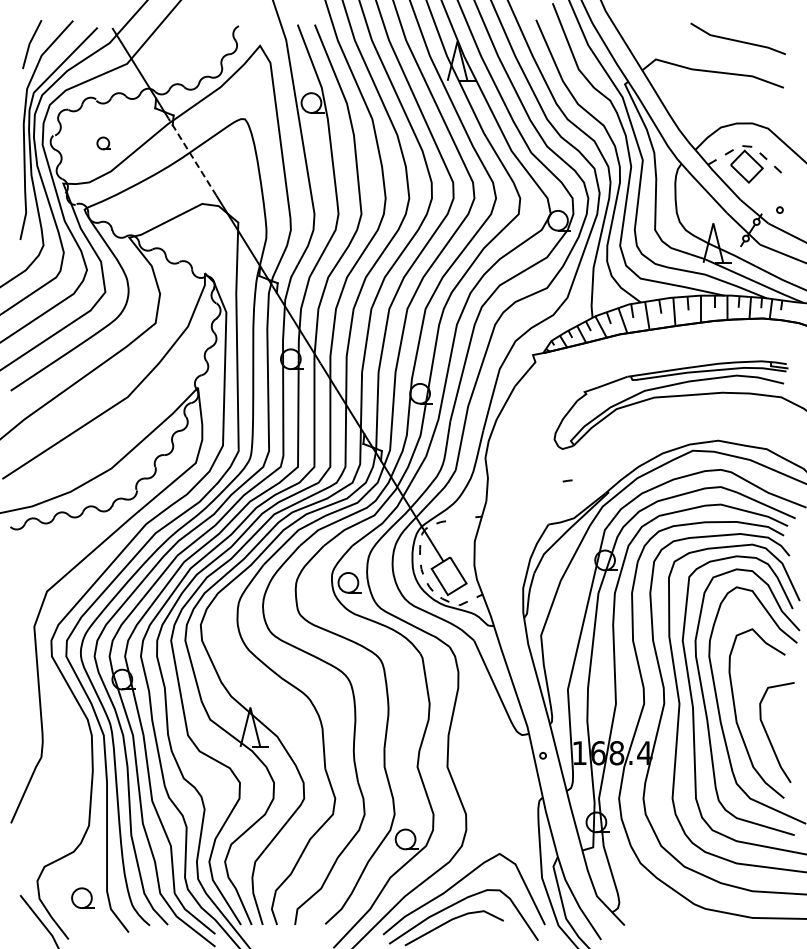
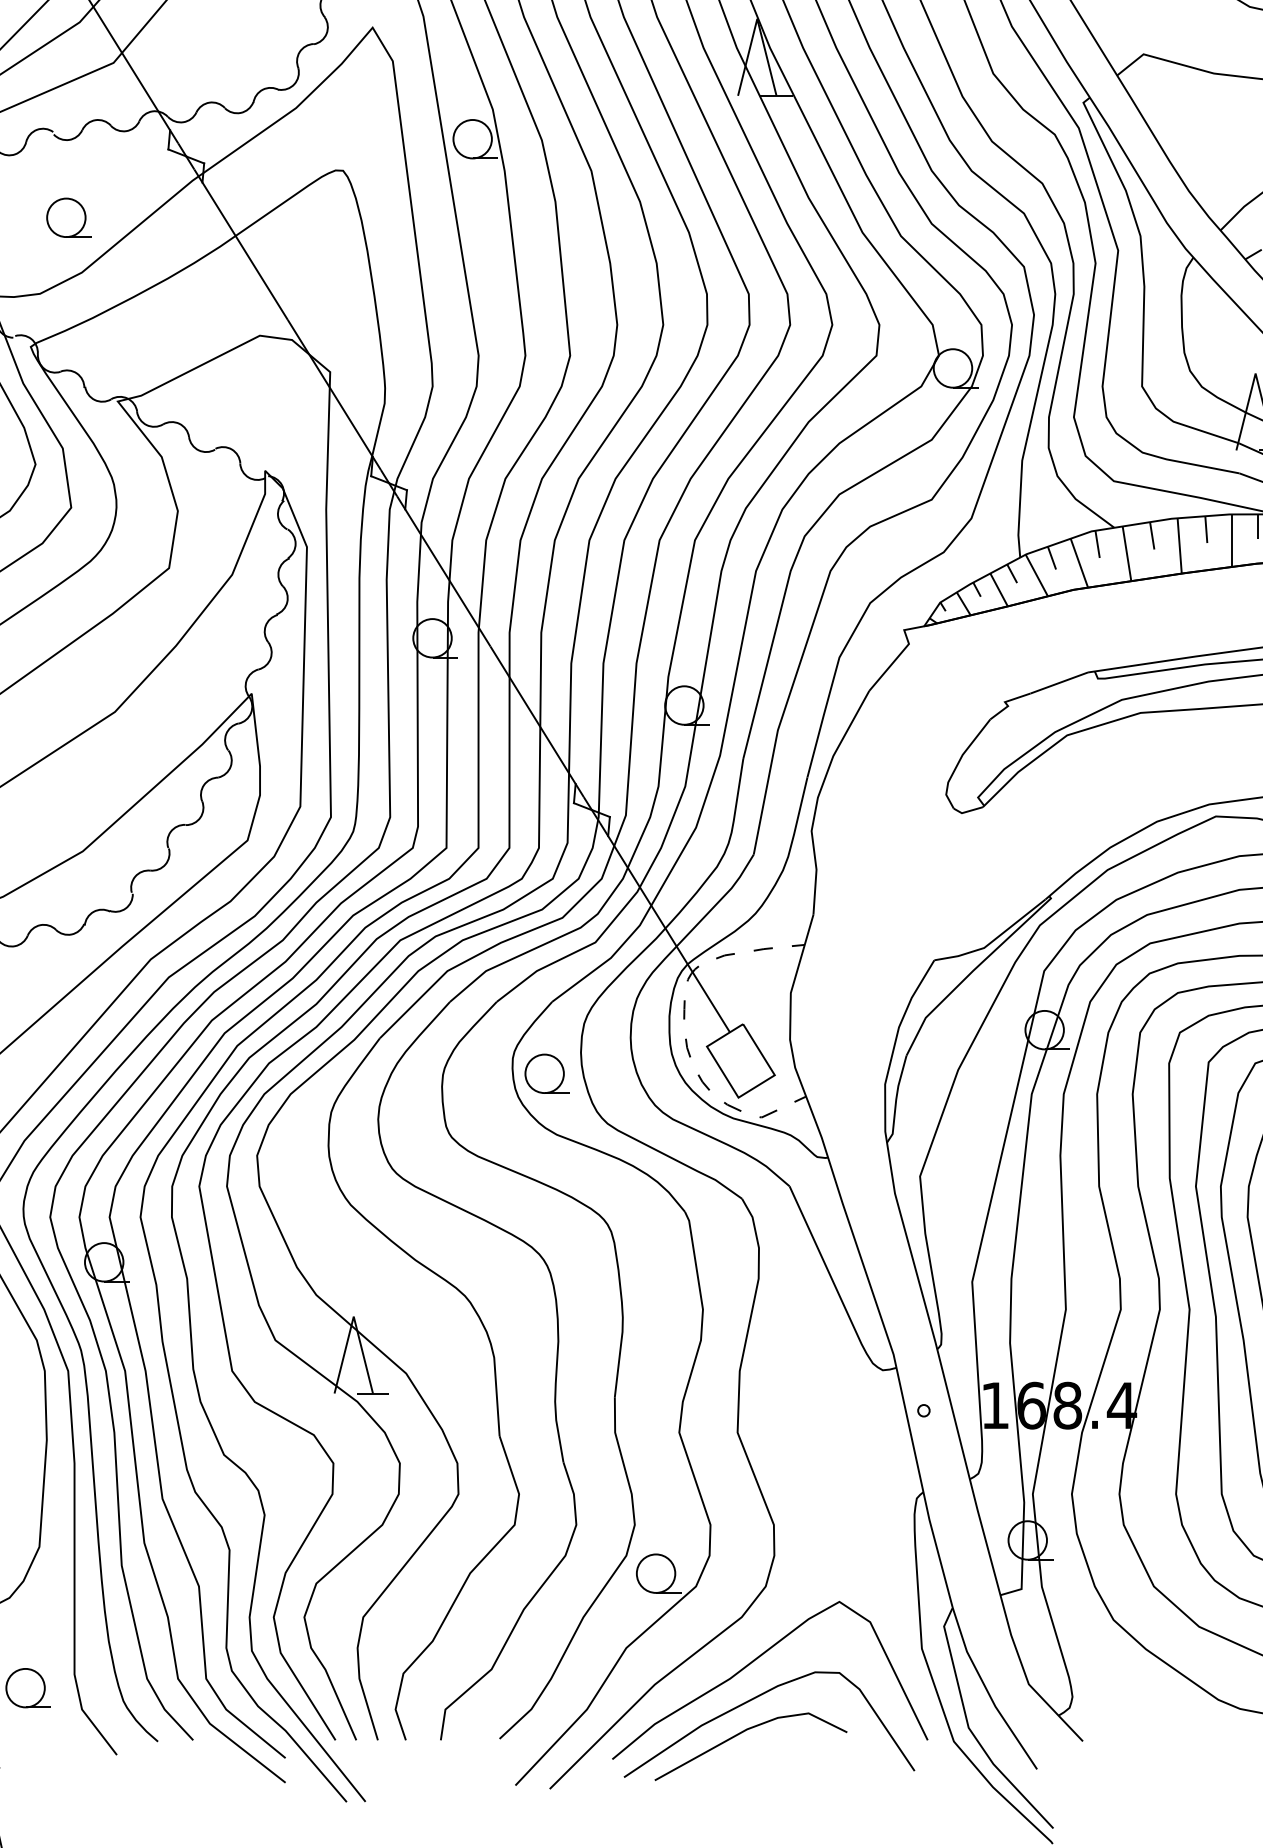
part: (103, 143) -> (67, 217), size x1.67
line: (192, 156) -> (240, 243), dashed -> solid
part: (567, 480) -> (763, 948), moved

